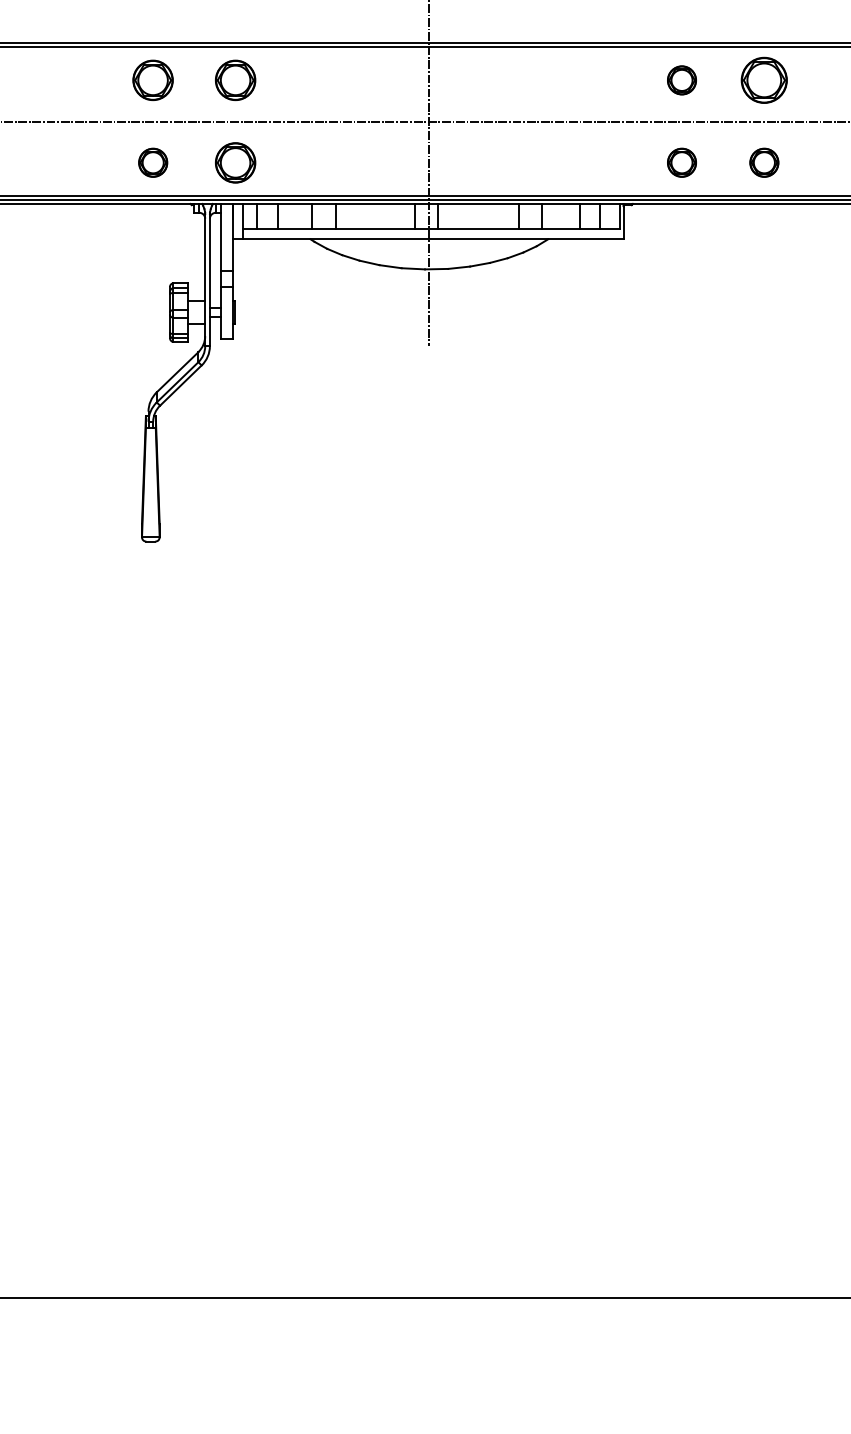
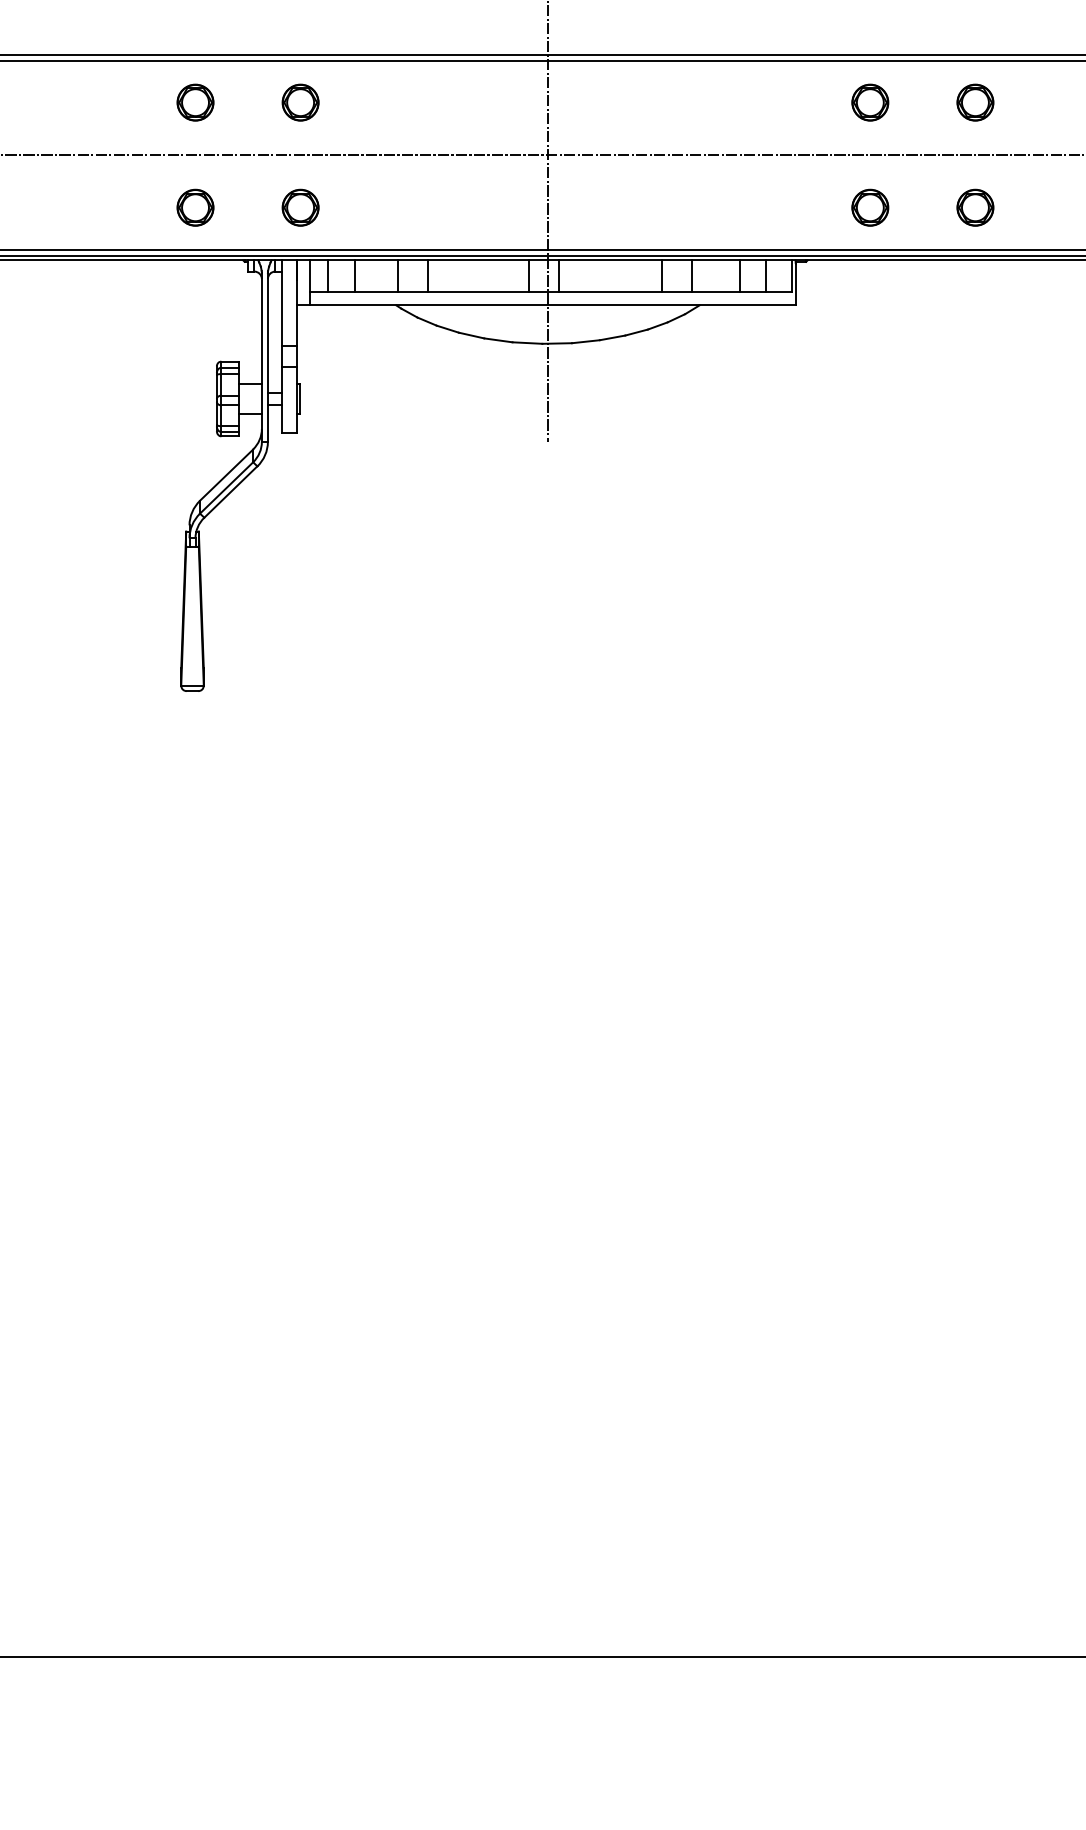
part: (153, 80) -> (195, 102), size x0.71
part: (235, 80) -> (300, 102), size x0.71
part: (764, 80) -> (975, 102), size x0.62
part: (235, 162) -> (300, 207), size x0.71

